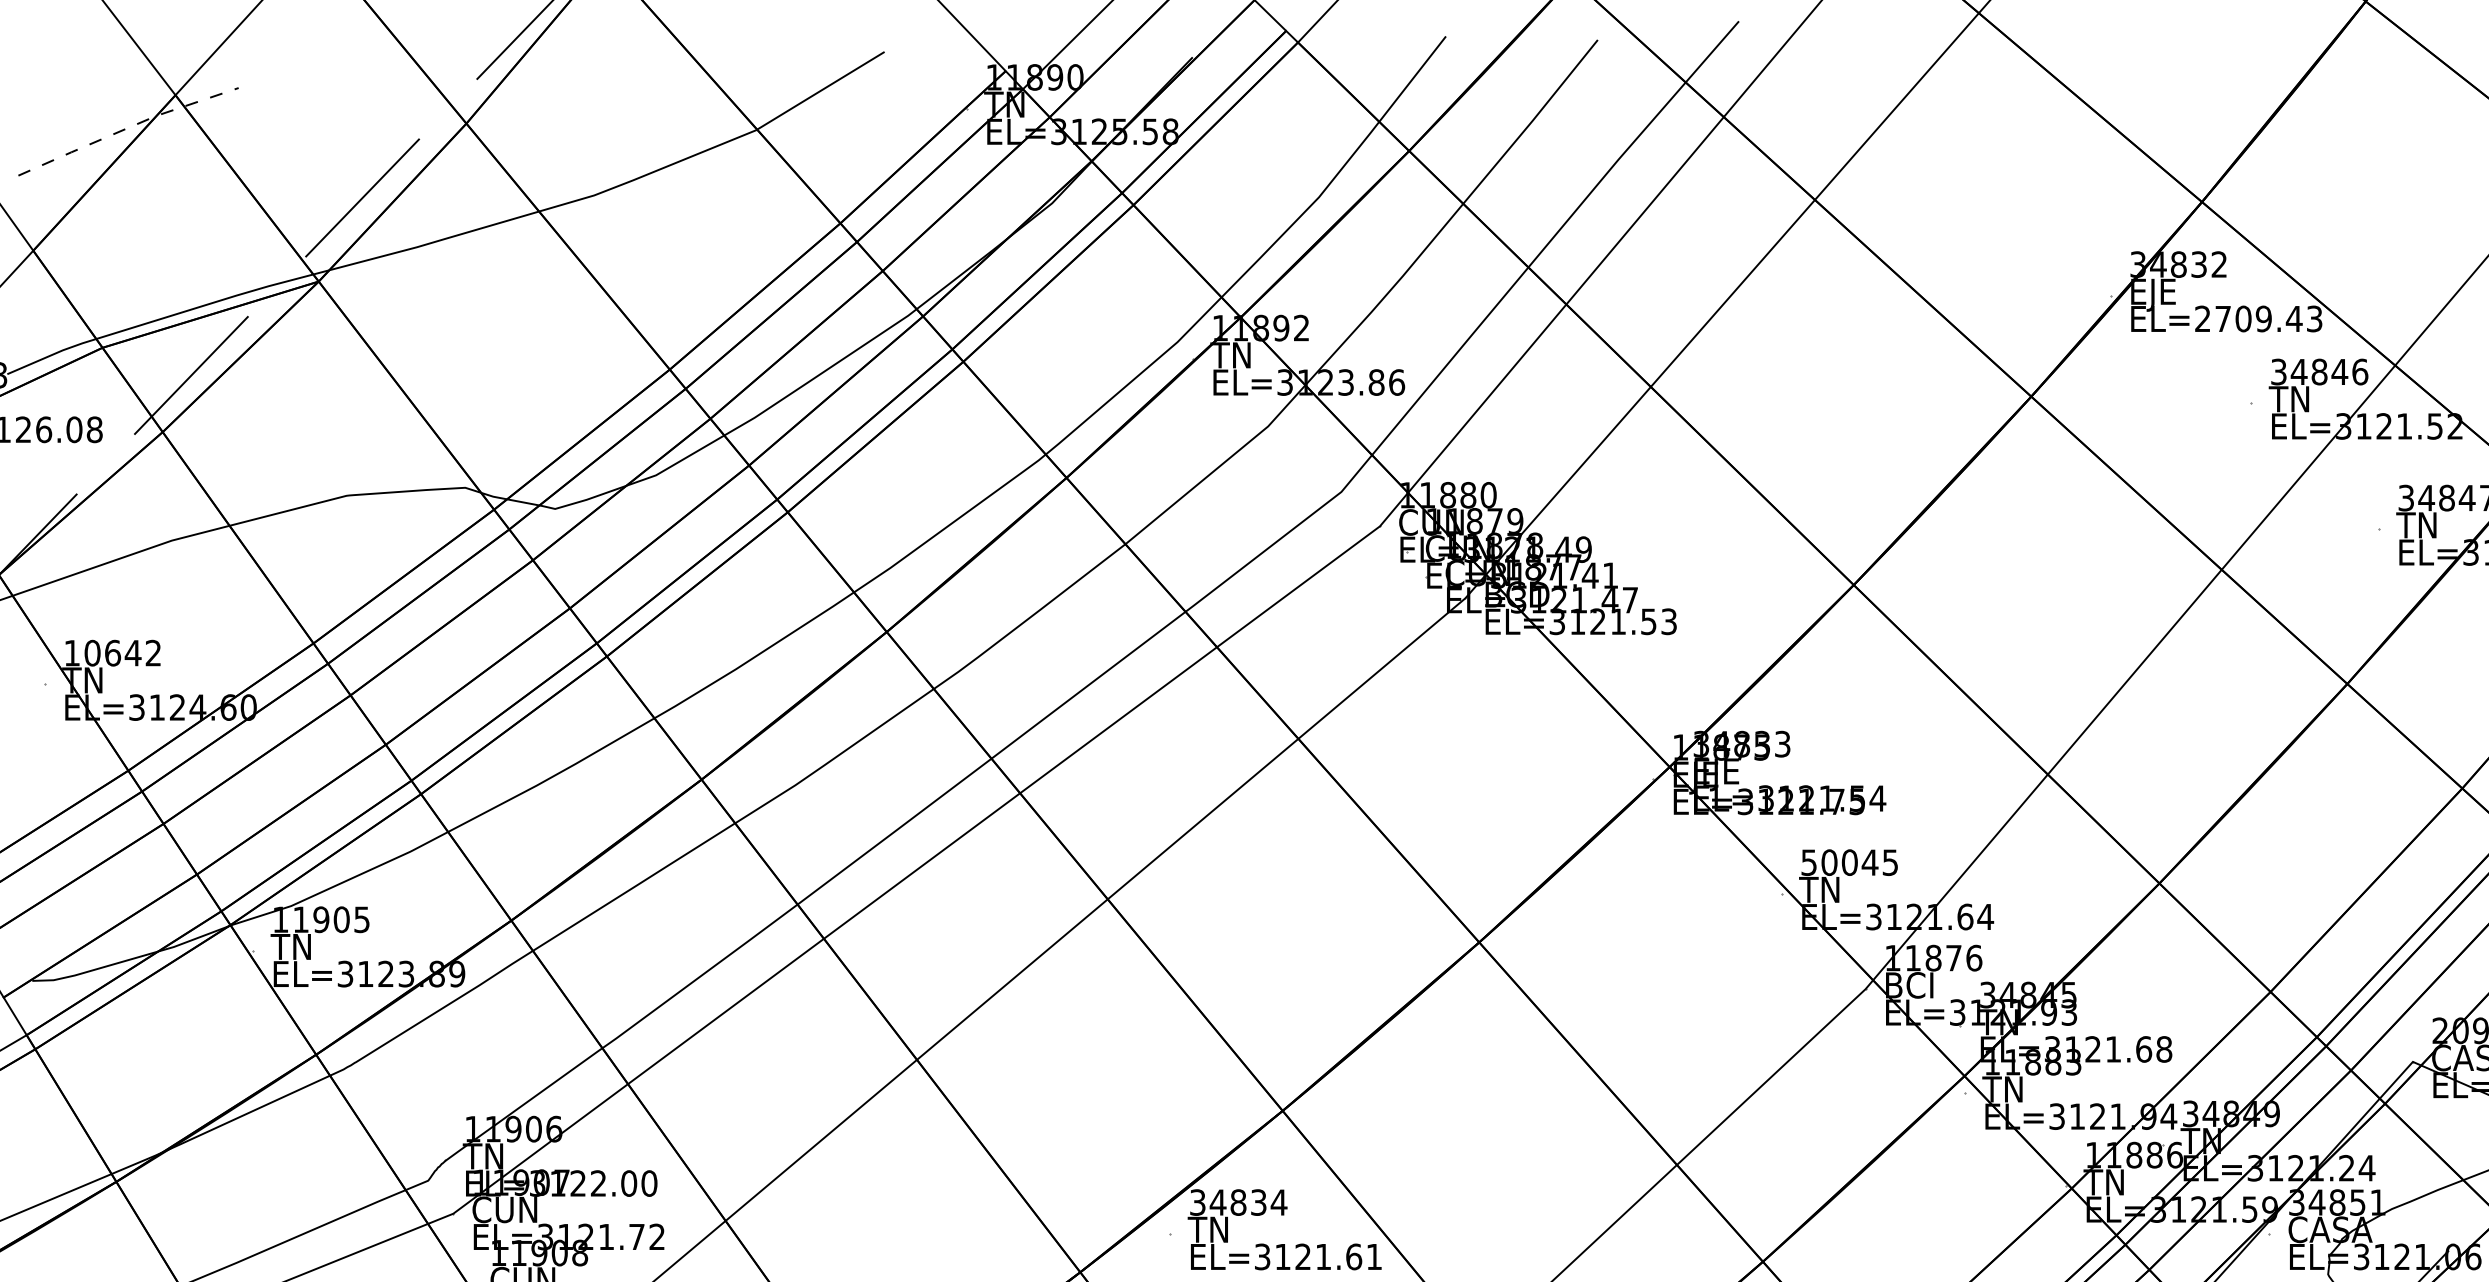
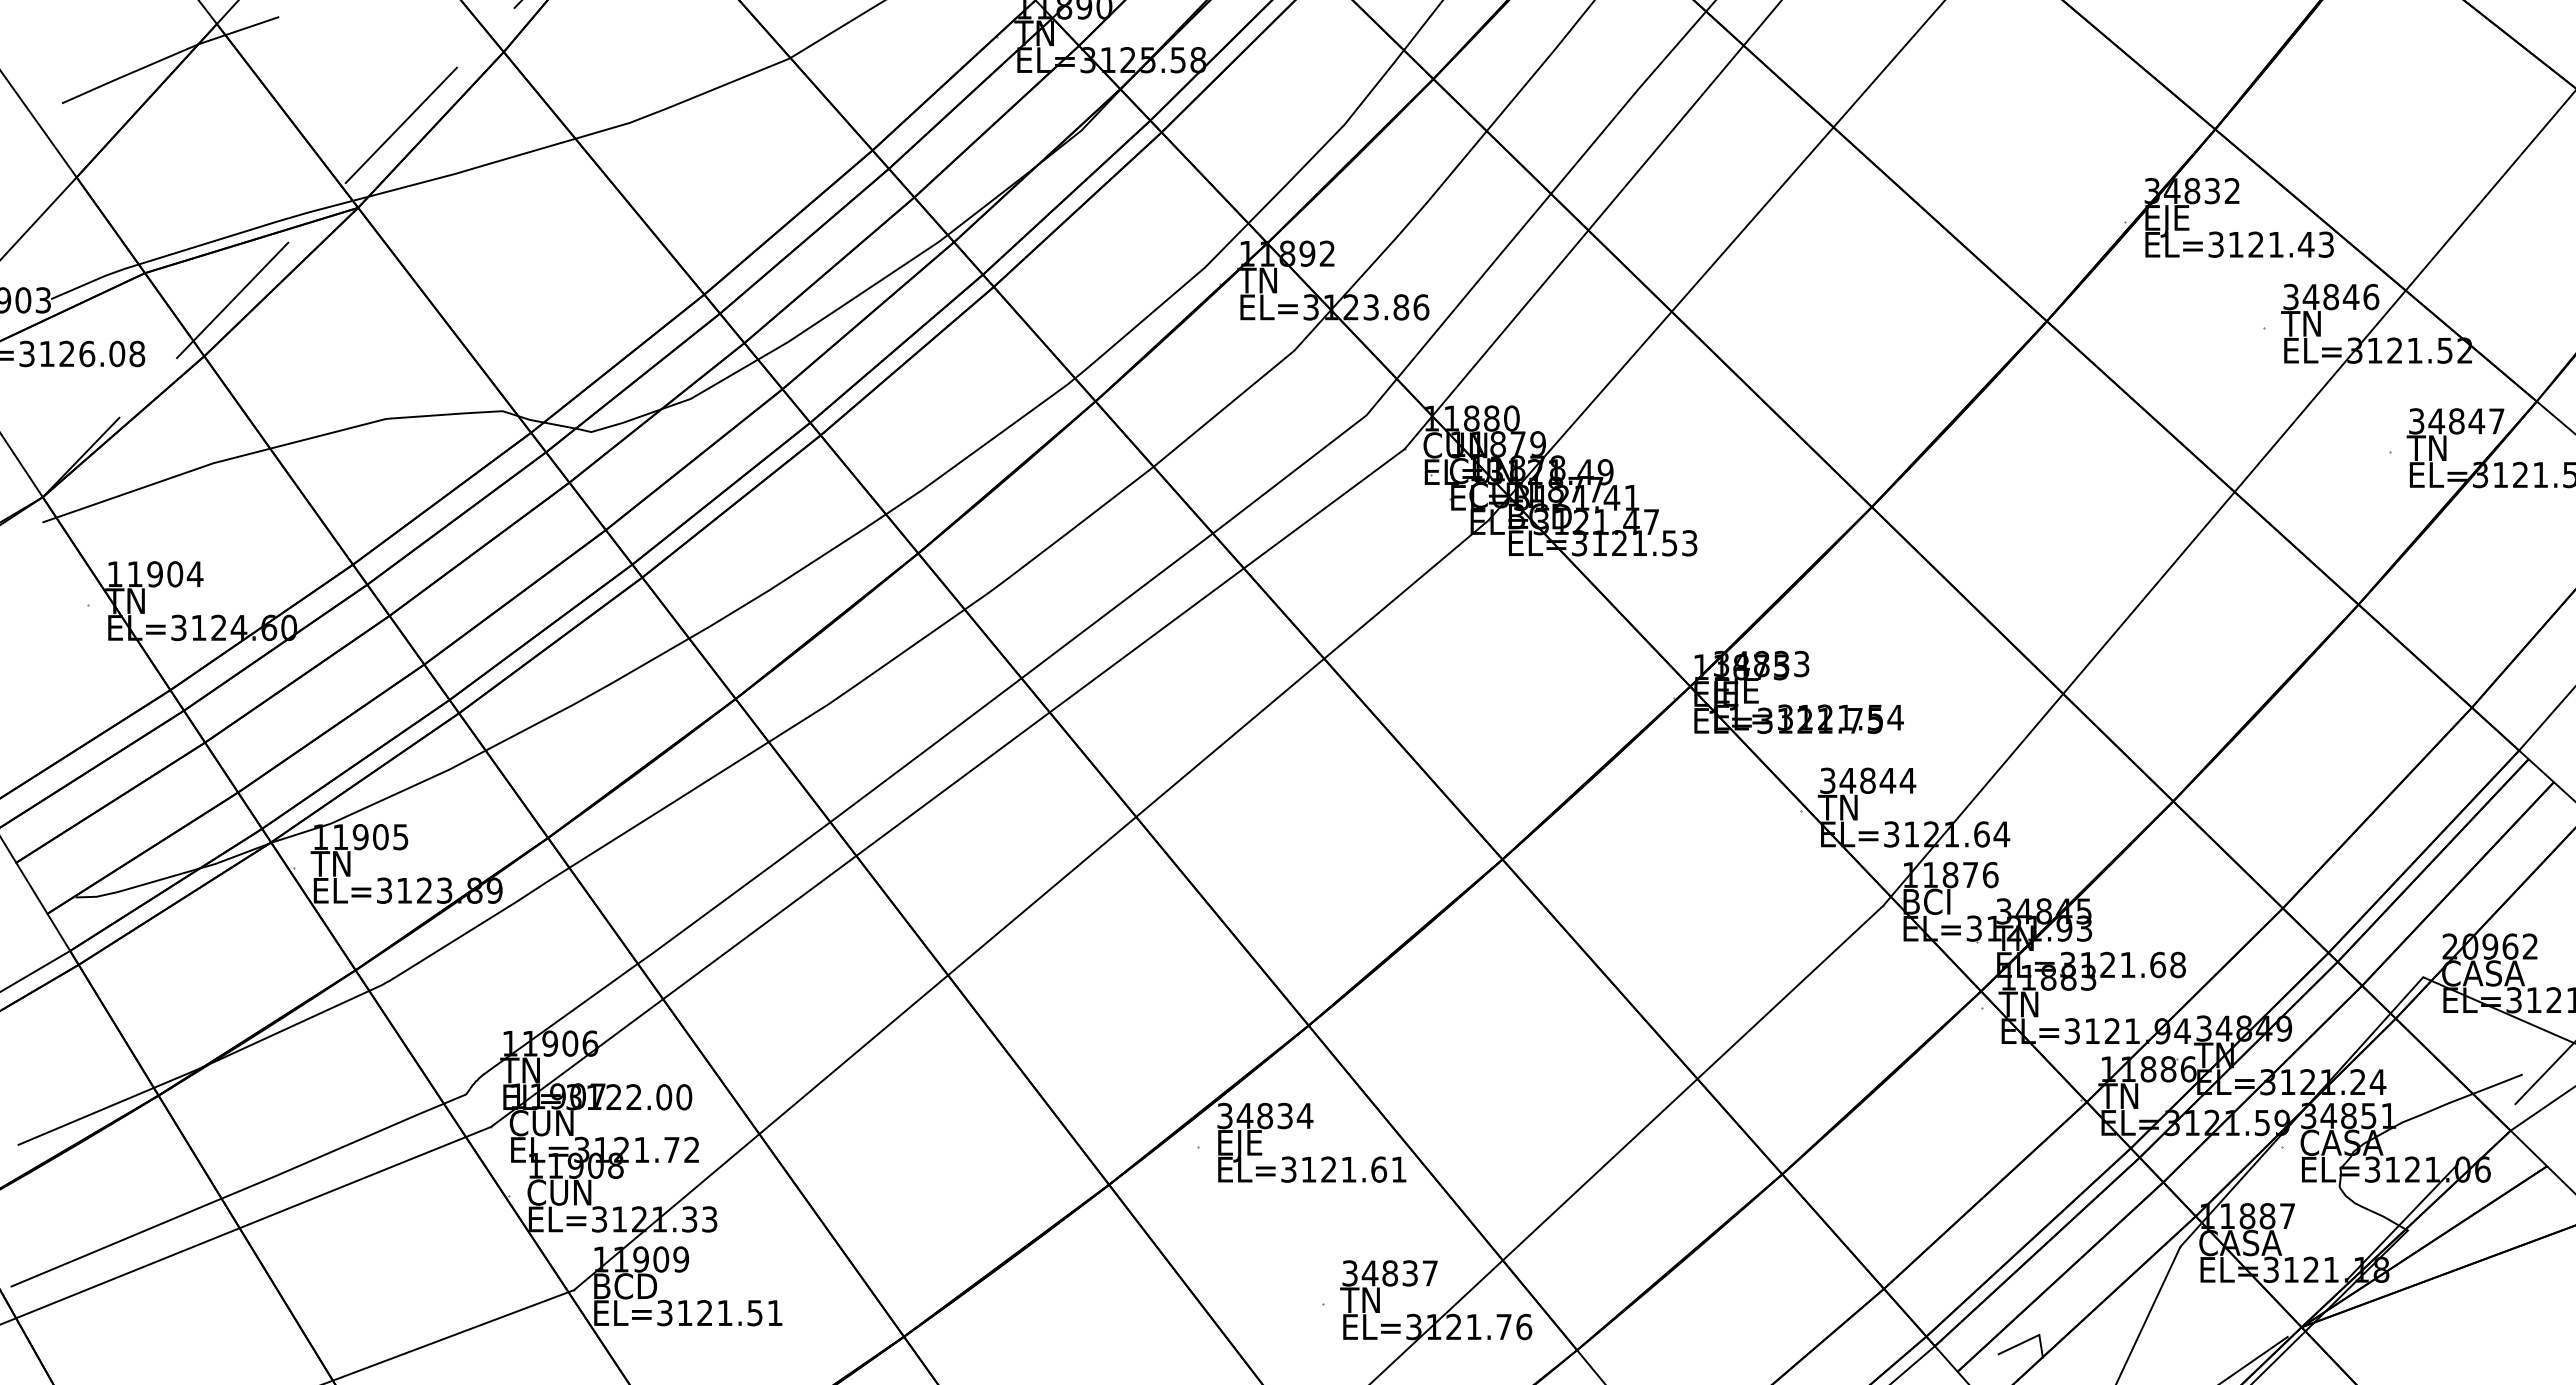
line: (127, 128) -> (169, 56), dashed -> solid
text: (2233, 318) -> (2246, 244), EL=2709.43 -> EL=3121.43
text: (123, 653) -> (165, 574), 10642 -> 11904
text: (1850, 862) -> (1868, 780), 50045 -> 34844
text: (1211, 1233) -> (1238, 1146), TN -> EJE

